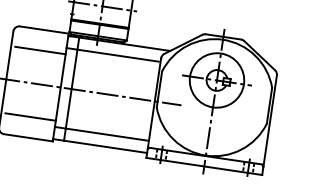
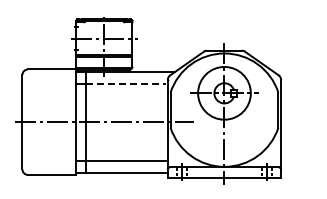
line: (39, 50) -> (50, 89), removed
line: (118, 55) -> (126, 83), solid -> dashed
line: (30, 116) -> (50, 154), removed

